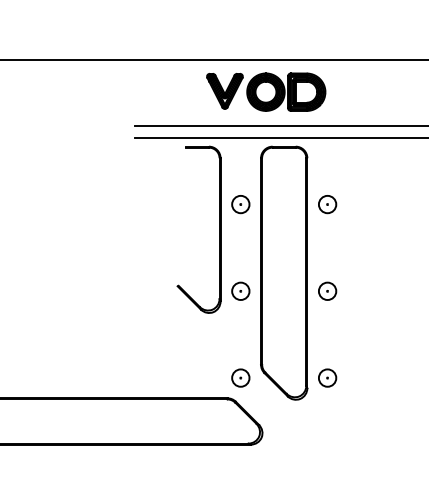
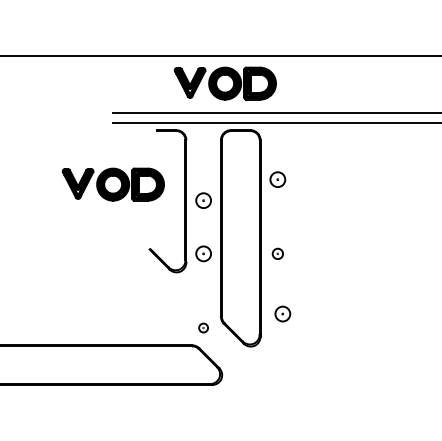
part: (240, 204) -> (203, 200), moved
part: (134, 210) -> (112, 184), added
part: (327, 290) -> (277, 253), size x0.7
part: (240, 377) -> (203, 327), size x0.6
part: (327, 377) -> (282, 313), moved

